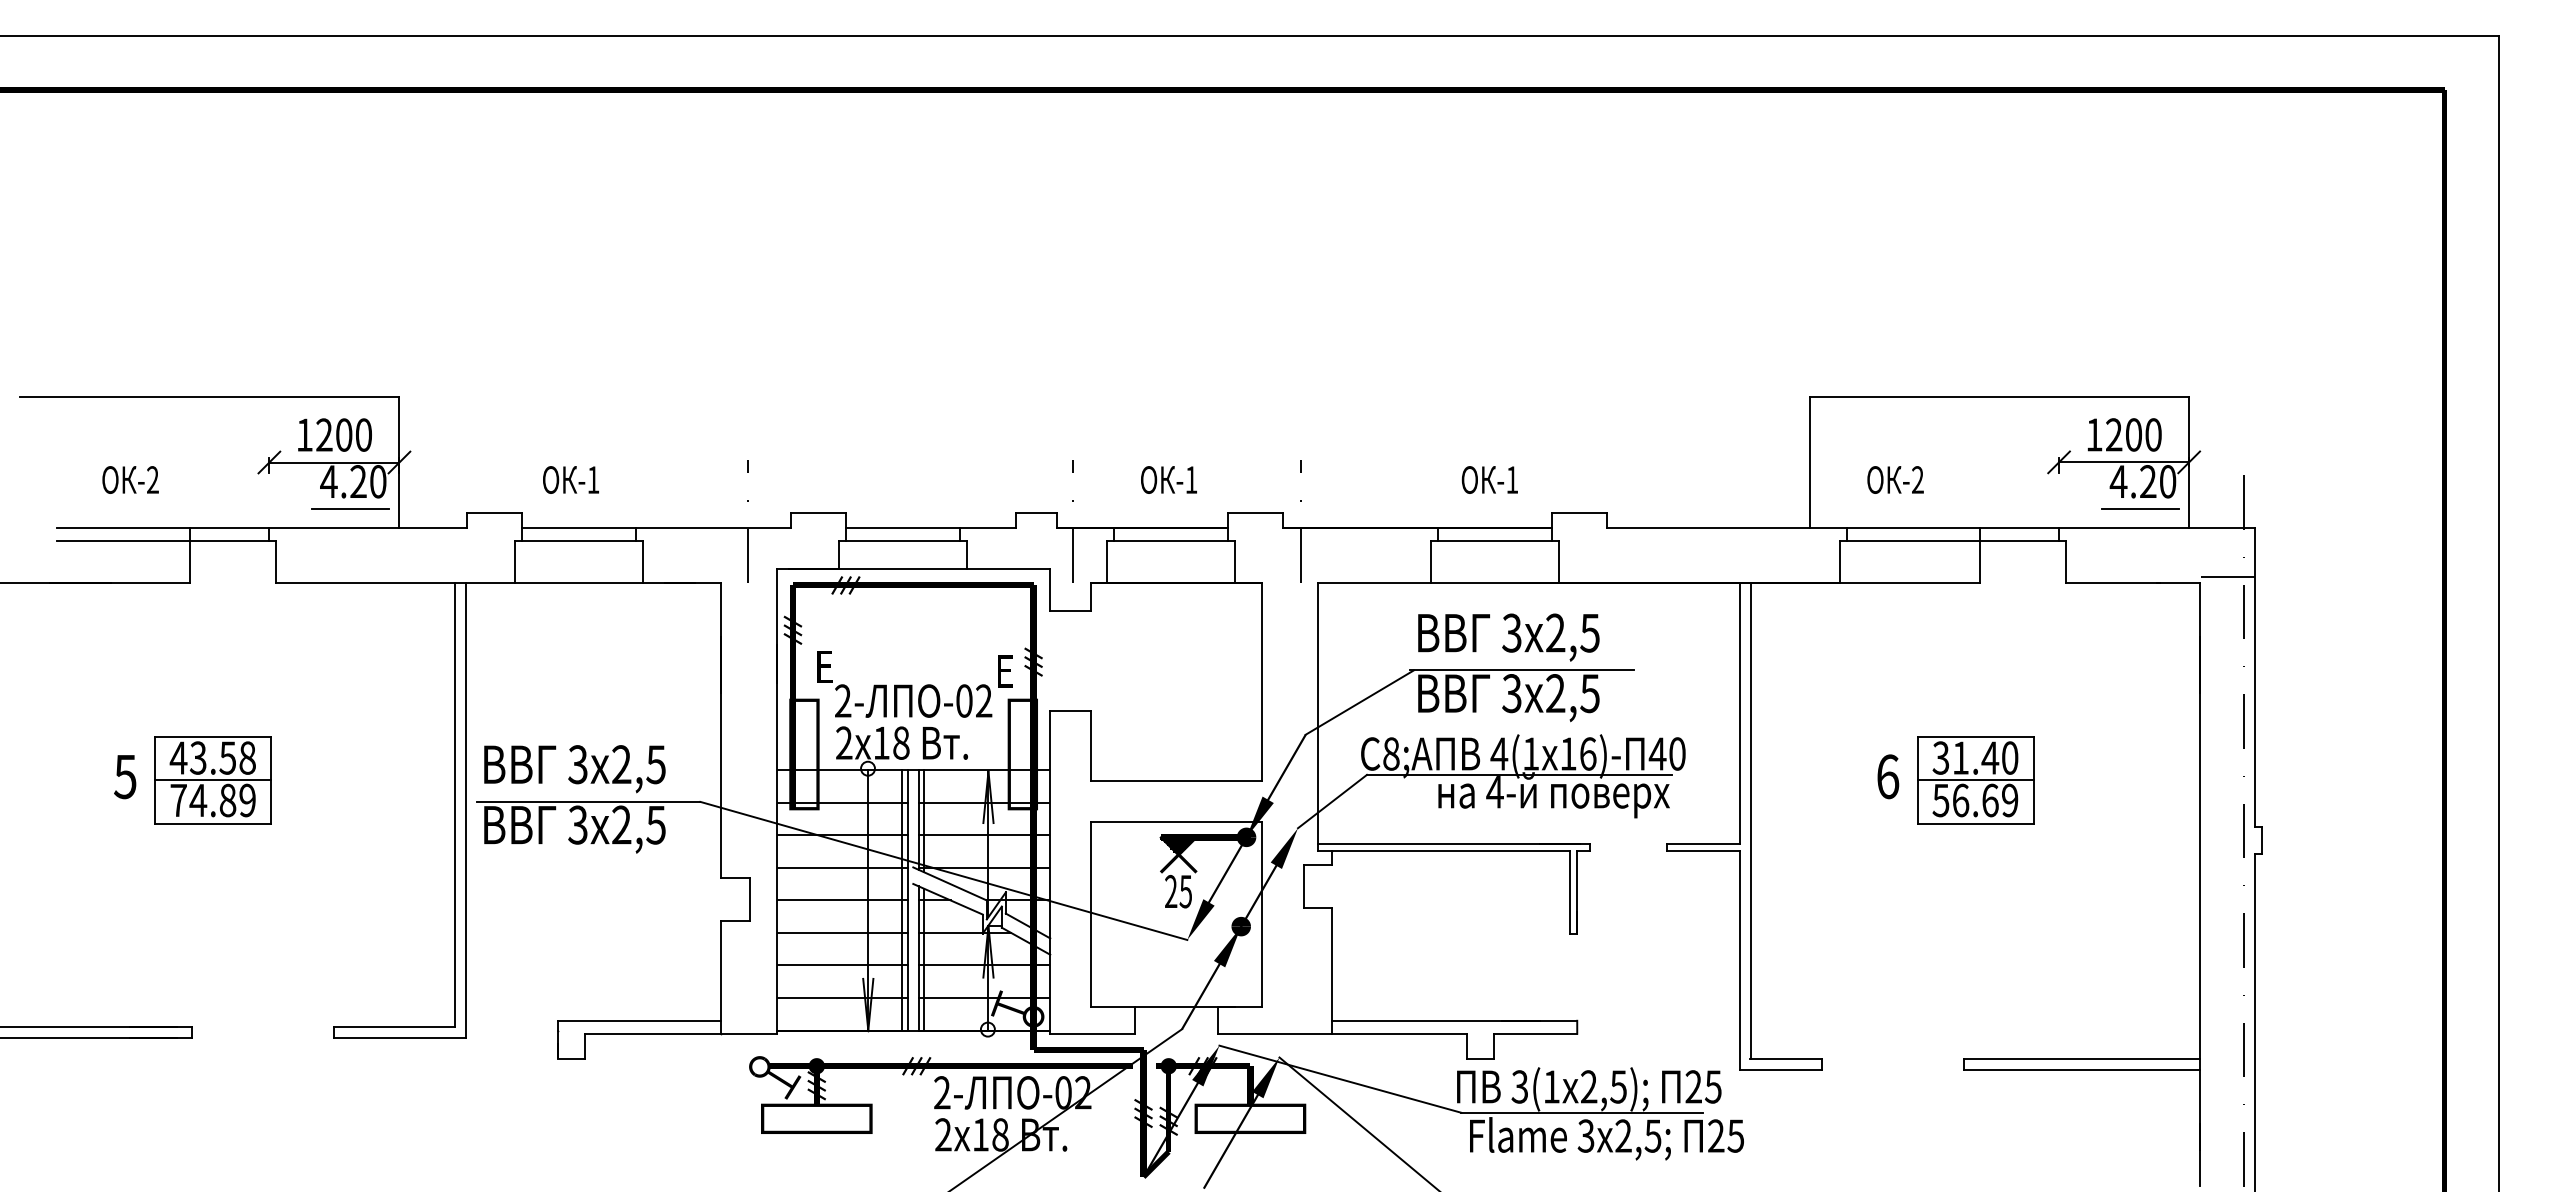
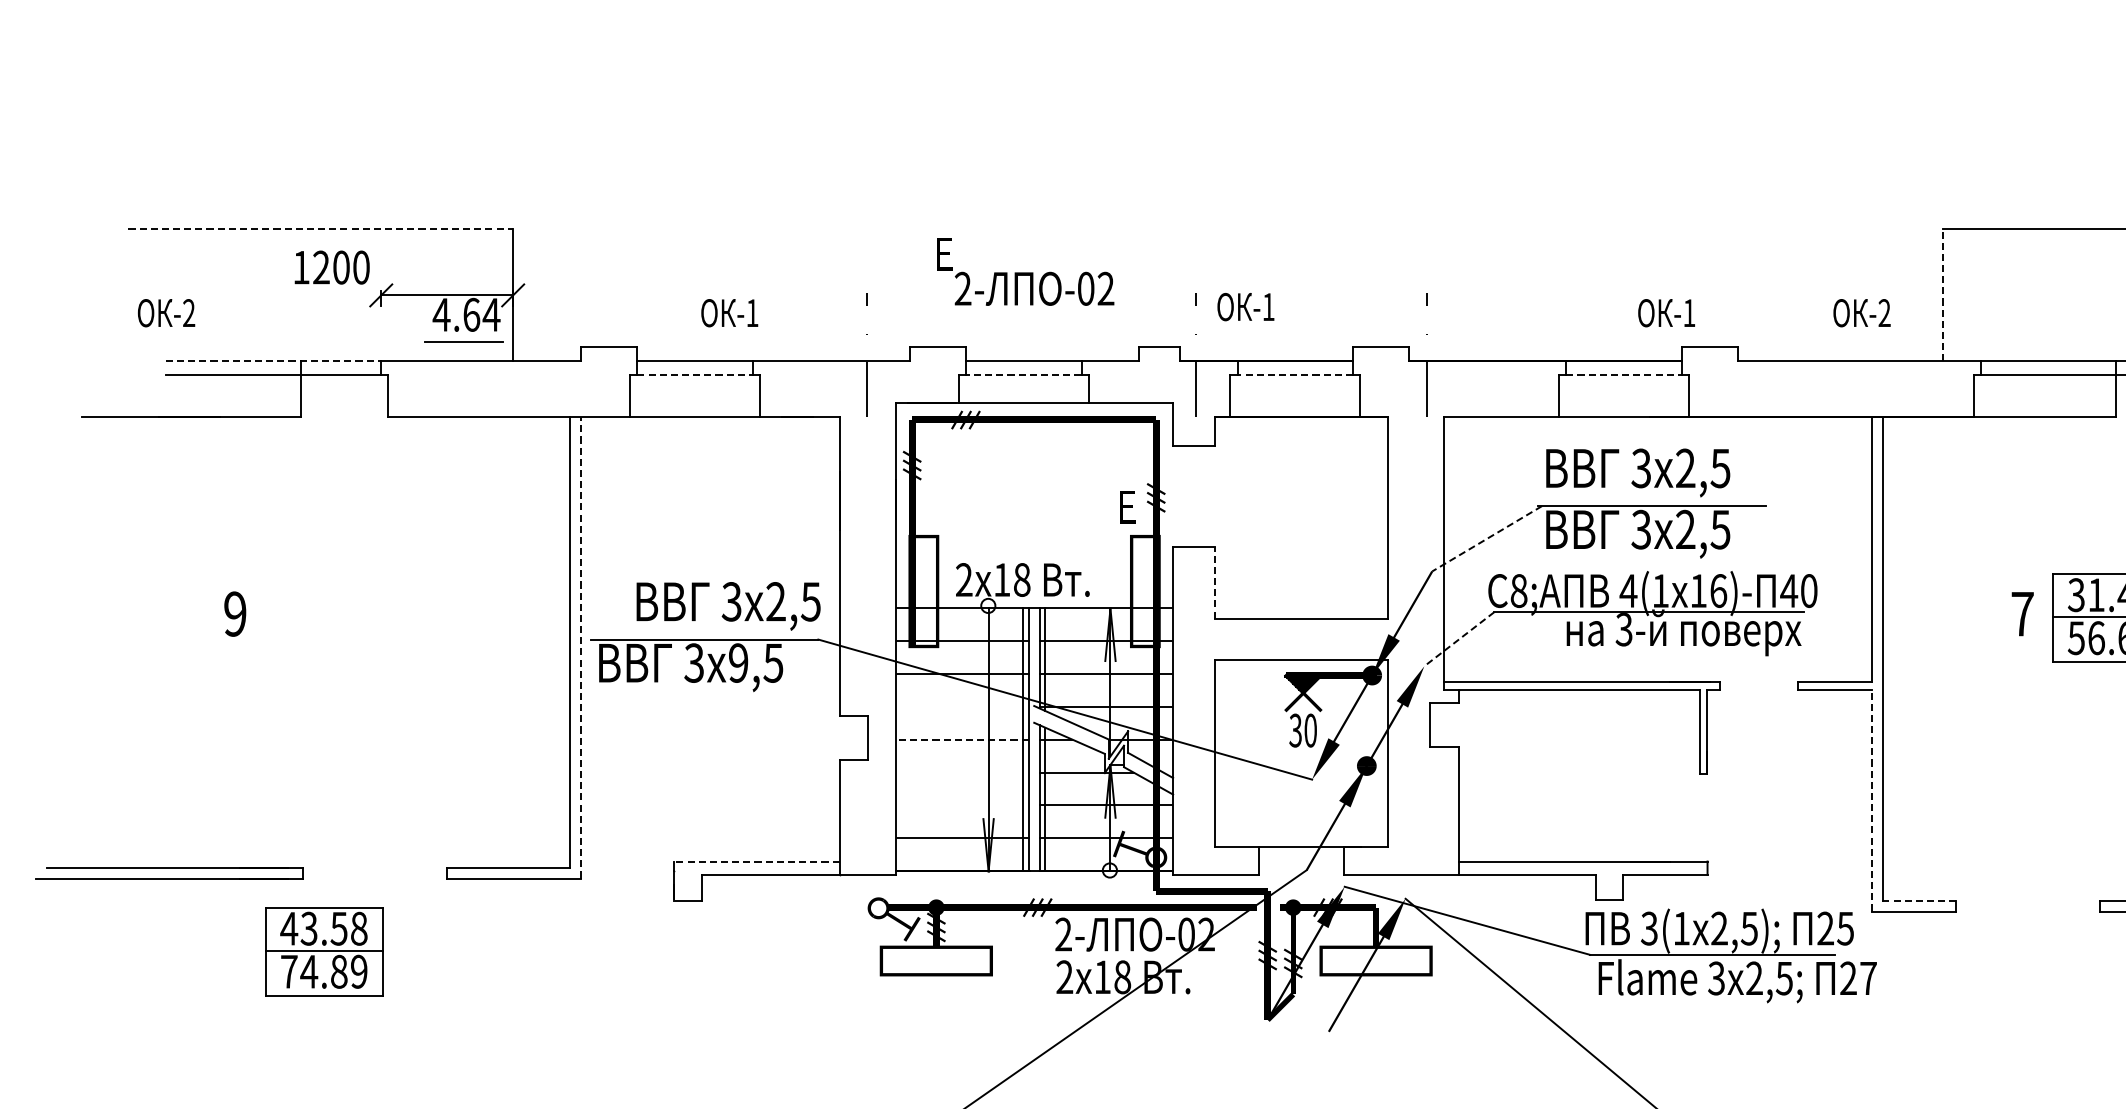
line: (209, 397) -> (320, 229), solid -> dashed
text: (334, 434) -> (331, 267), moved
line: (1809, 462) -> (1943, 295), solid -> dashed
text: (130, 479) -> (166, 312), moved
text: (570, 479) -> (729, 312), moved
text: (1168, 479) -> (1245, 306), moved
text: (1489, 479) -> (1666, 312), moved
text: (1895, 479) -> (1861, 312), moved
text: (368, 481) -> (481, 314), 4.20 -> 4.64
line: (163, 527) -> (273, 361), solid -> dashed
line: (578, 540) -> (694, 374), solid -> dashed
line: (902, 540) -> (1023, 374), solid -> dashed
line: (1170, 540) -> (1295, 374), solid -> dashed
line: (1494, 540) -> (1623, 374), solid -> dashed
text: (904, 684) -> (1025, 272), moved
line: (1359, 702) -> (1486, 538), solid -> dashed
line: (1091, 745) -> (1214, 582), solid -> dashed
text: (574, 769) -> (728, 606), moved
text: (125, 776) -> (235, 613), 5 -> 9
text: (1888, 776) -> (2023, 613), 6 -> 7
part: (212, 780) -> (323, 951), moved
text: (1494, 792) -> (1623, 630), 4- -> 3-
line: (1332, 801) -> (1459, 639), solid -> dashed
line: (466, 809) -> (581, 647), solid -> dashed
text: (621, 825) -> (738, 663), 2,5 -> 9,5
line: (842, 867) -> (962, 706), removed
text: (1178, 891) -> (1303, 730), 25 -> 30
line: (842, 900) -> (962, 739), solid -> dashed
line: (842, 932) -> (962, 772), removed
line: (1739, 960) -> (1872, 800), solid -> dashed
line: (842, 965) -> (962, 805), removed
line: (639, 1020) -> (756, 861), solid -> dashed
line: (1786, 1059) -> (1919, 900), solid -> dashed
text: (1735, 1135) -> (1868, 977), 25 -> 27

